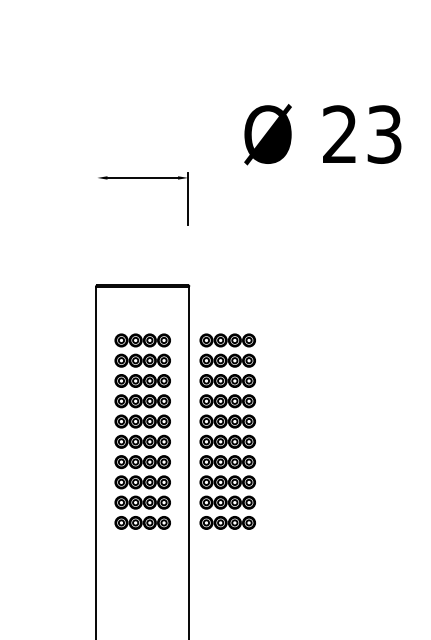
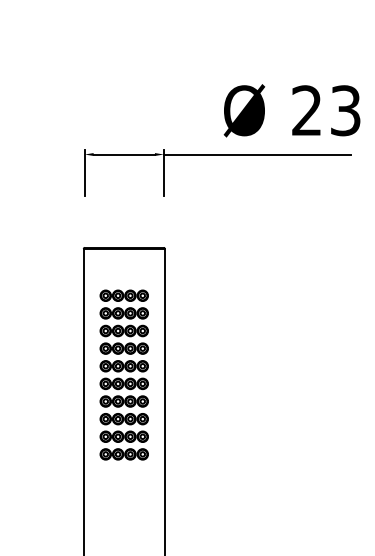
text: (322, 134) -> (291, 110), moved
line: (295, 177) -> (257, 154), added
line: (97, 198) -> (84, 172), added
part: (227, 431) -> (197, 374), removed

